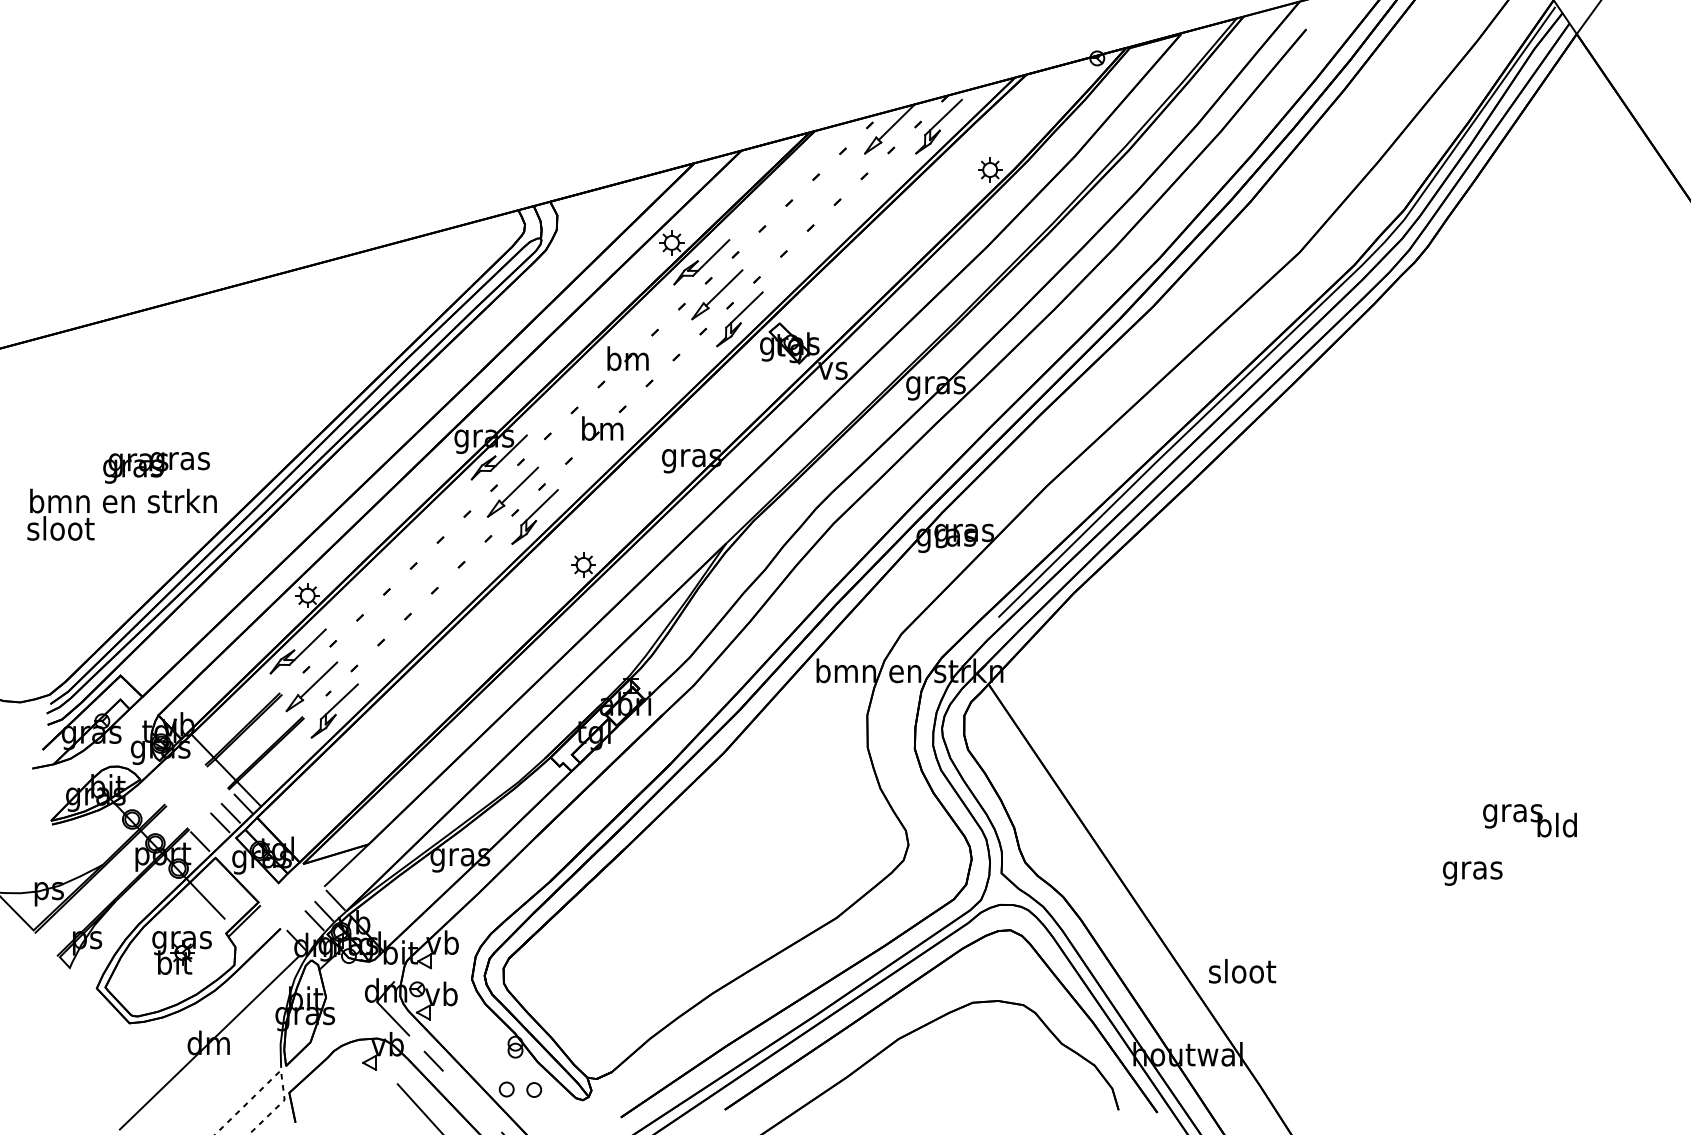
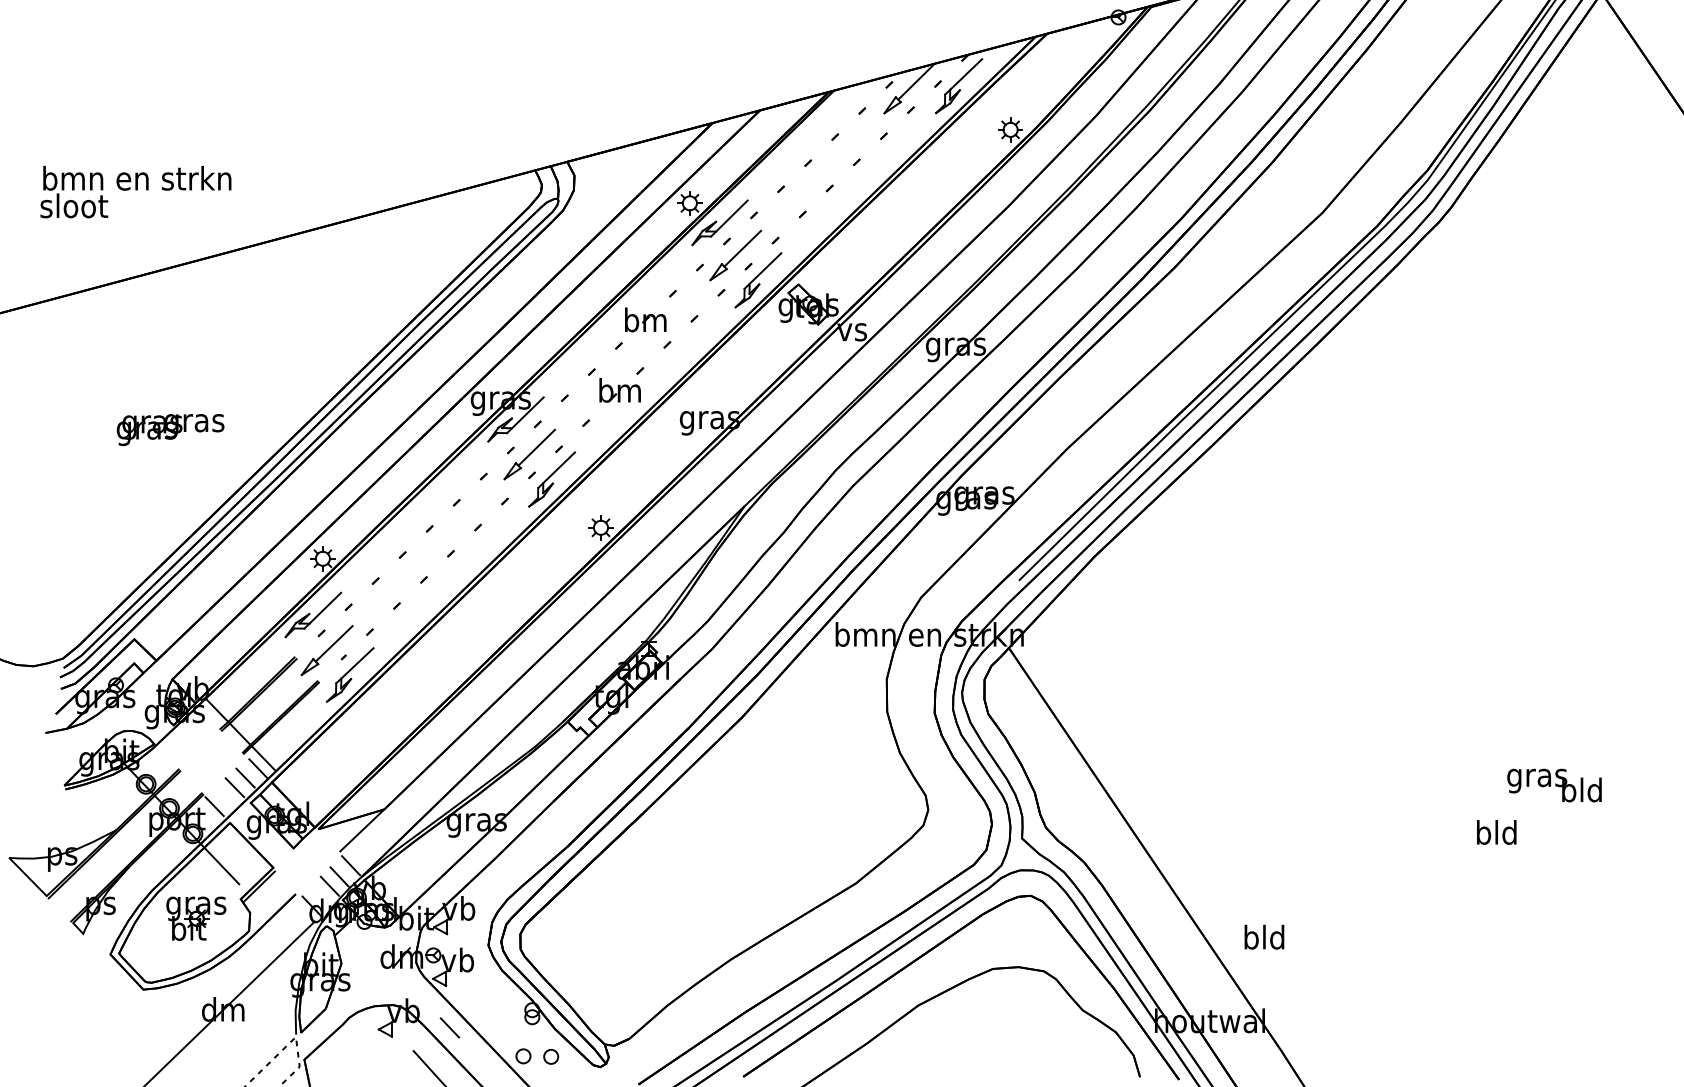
text: (121, 514) -> (135, 191), moved
text: (1472, 870) -> (1496, 835), gras -> bld
text: (1242, 971) -> (1264, 937), sloot -> bld
line: (393, 1018) -> (409, 984), removed

